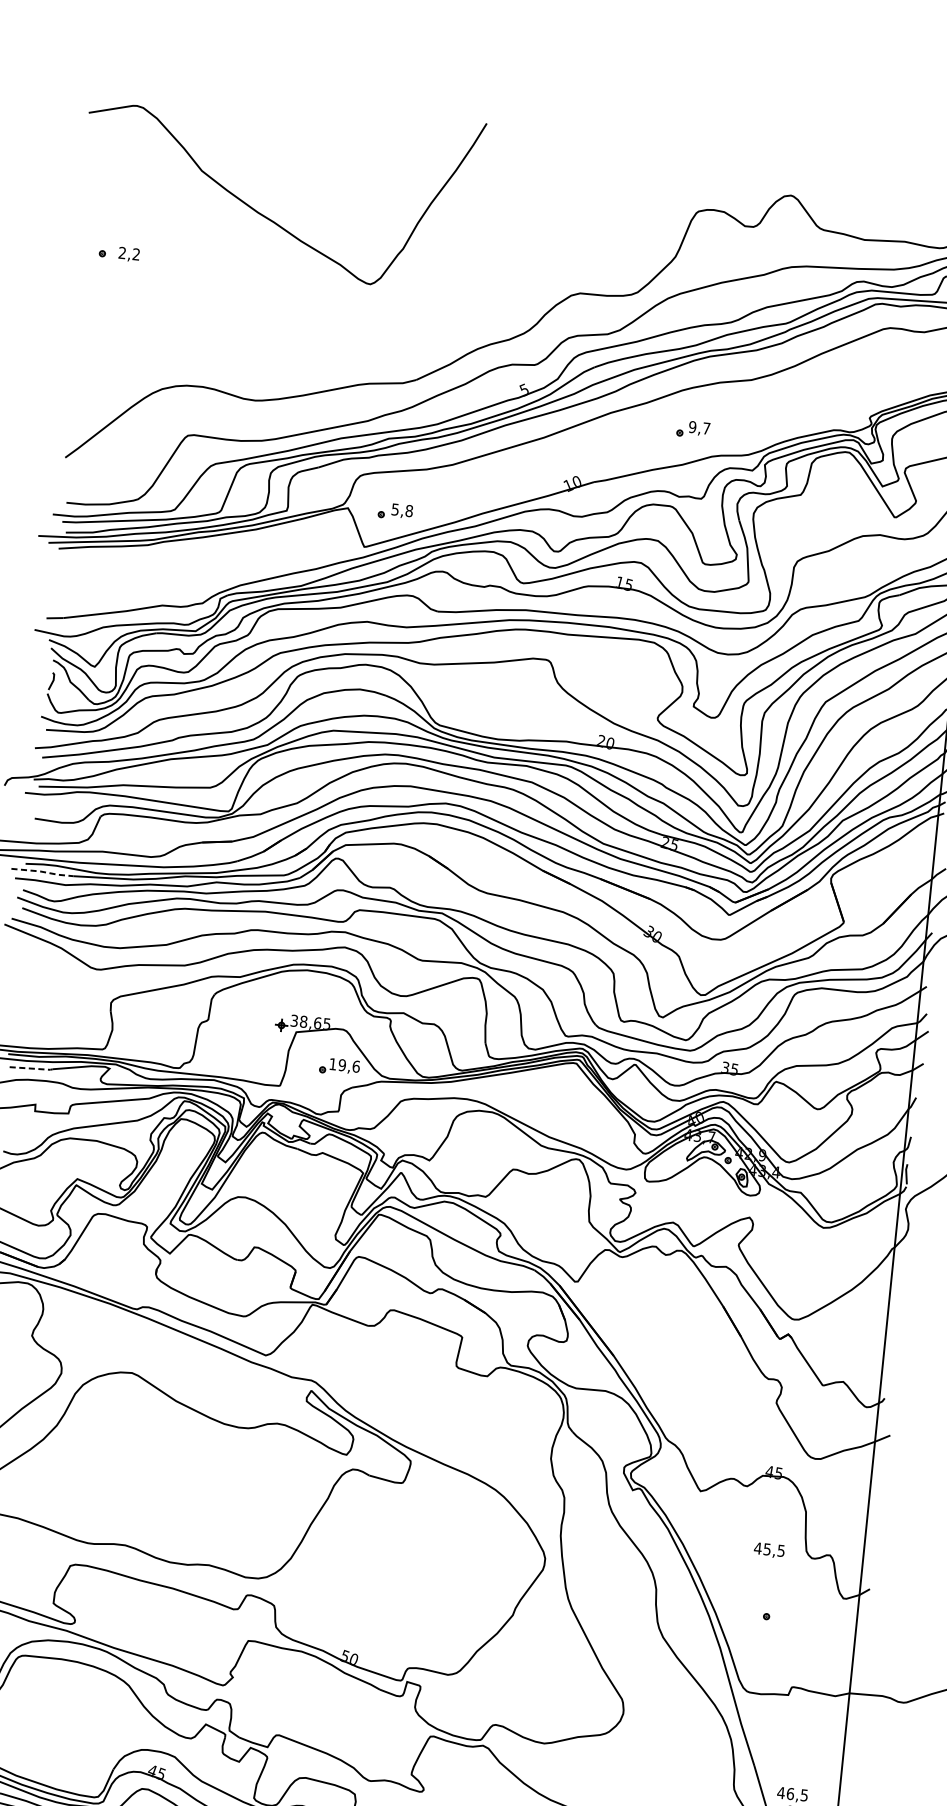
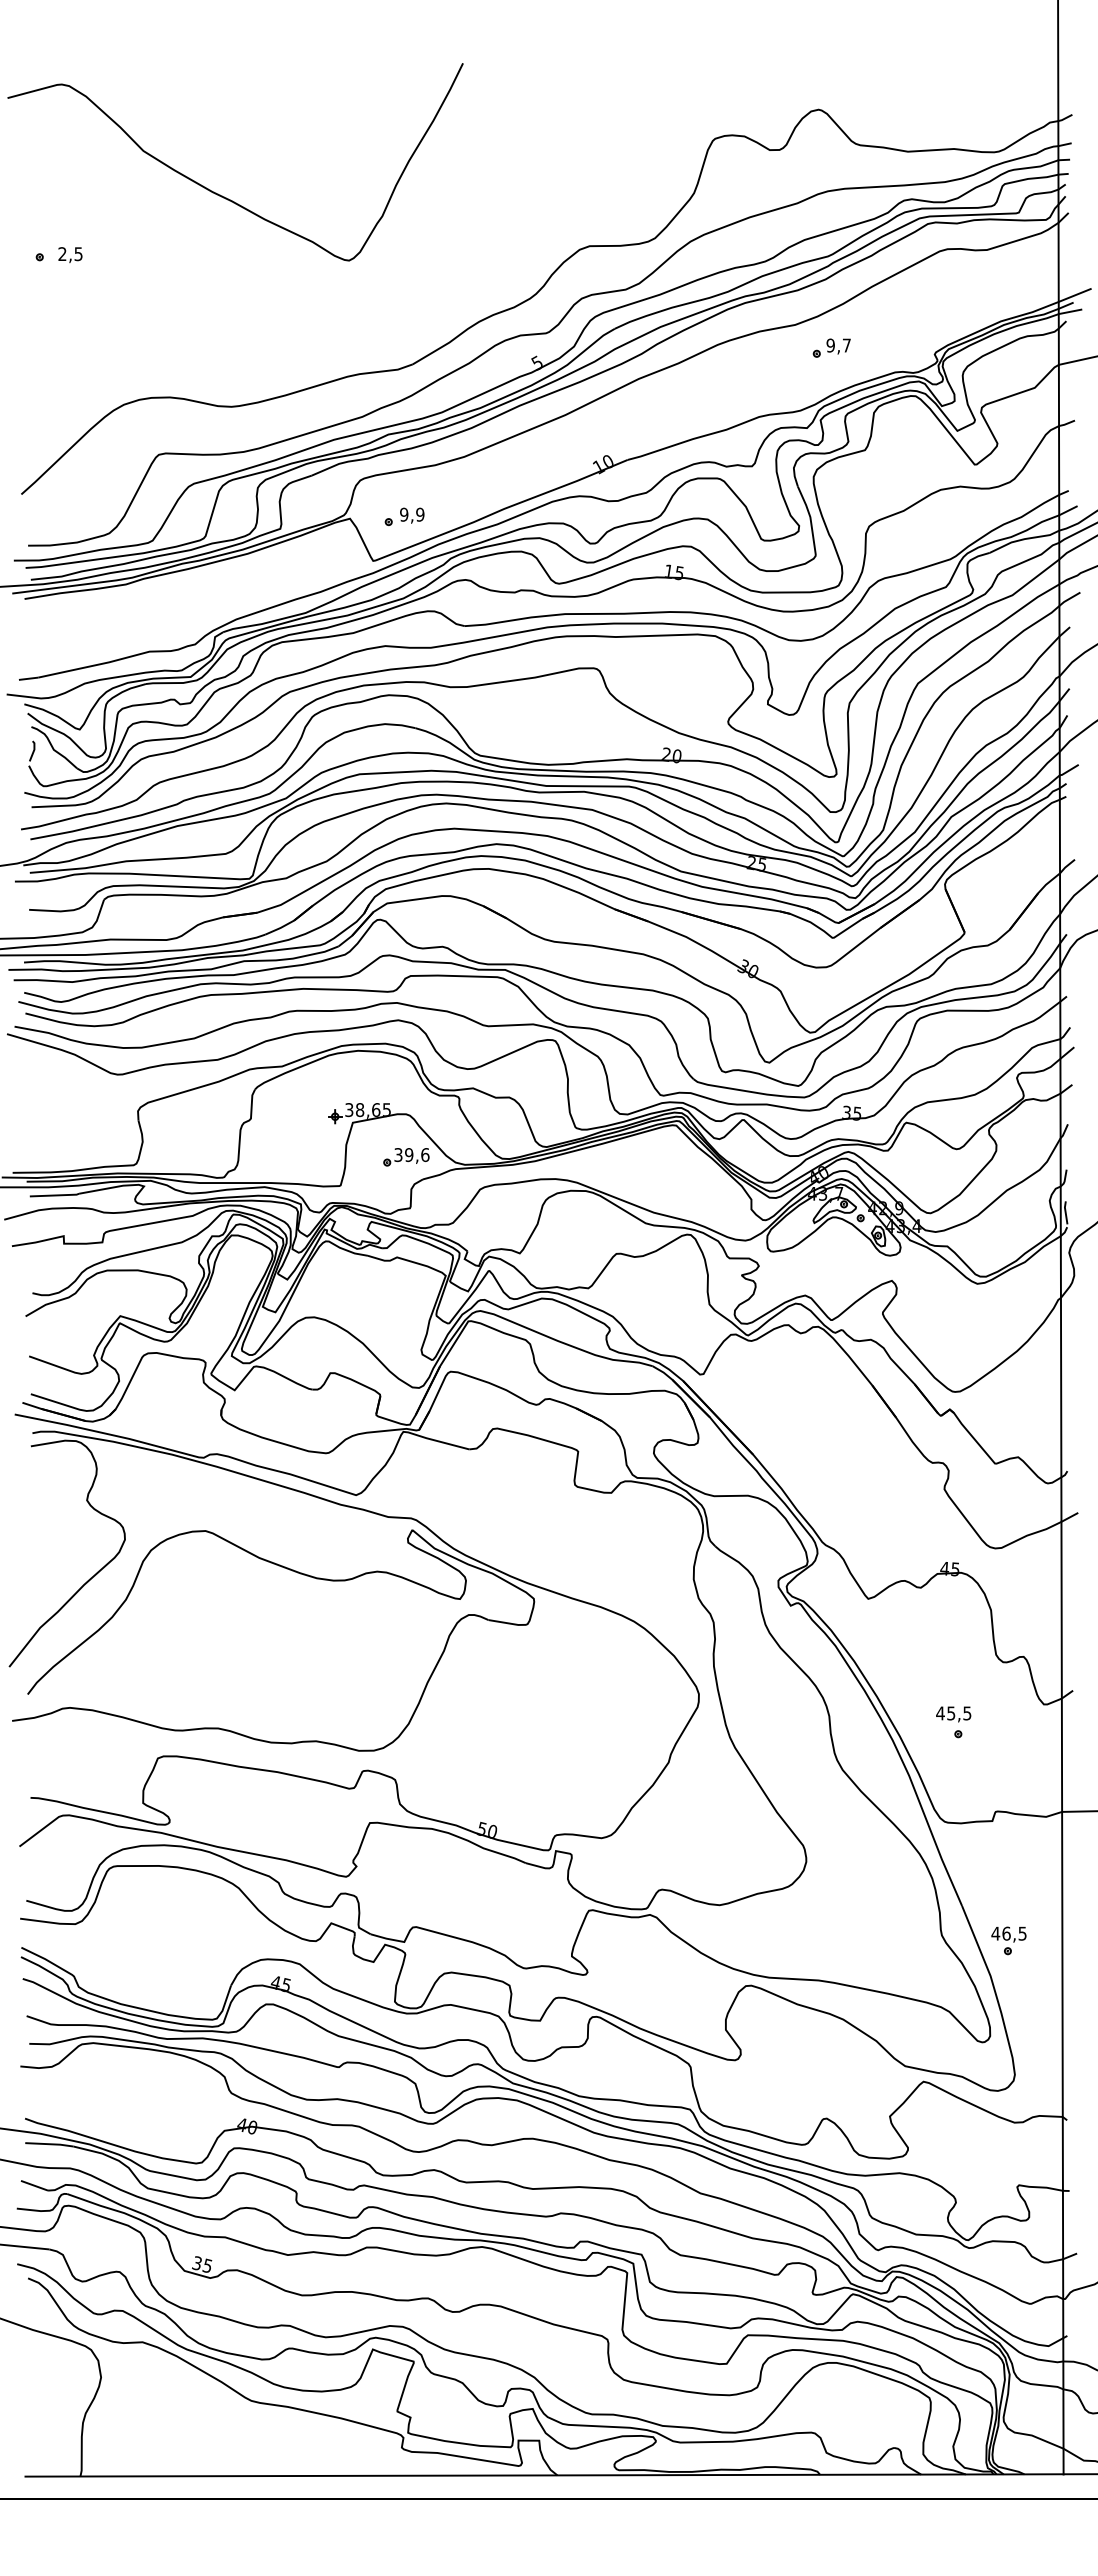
text: (136, 254) -> (78, 254), 2,2 -> 2,5
part: (693, 428) -> (831, 347), moved
text: (402, 510) -> (412, 514), 5,8 -> 9,9
line: (42, 871) -> (44, 969), dashed -> solid
text: (332, 1064) -> (398, 1155), 19,6 -> 39,6
line: (32, 1068) -> (55, 1195), dashed -> solid
text: (769, 1550) -> (953, 1714), moved

